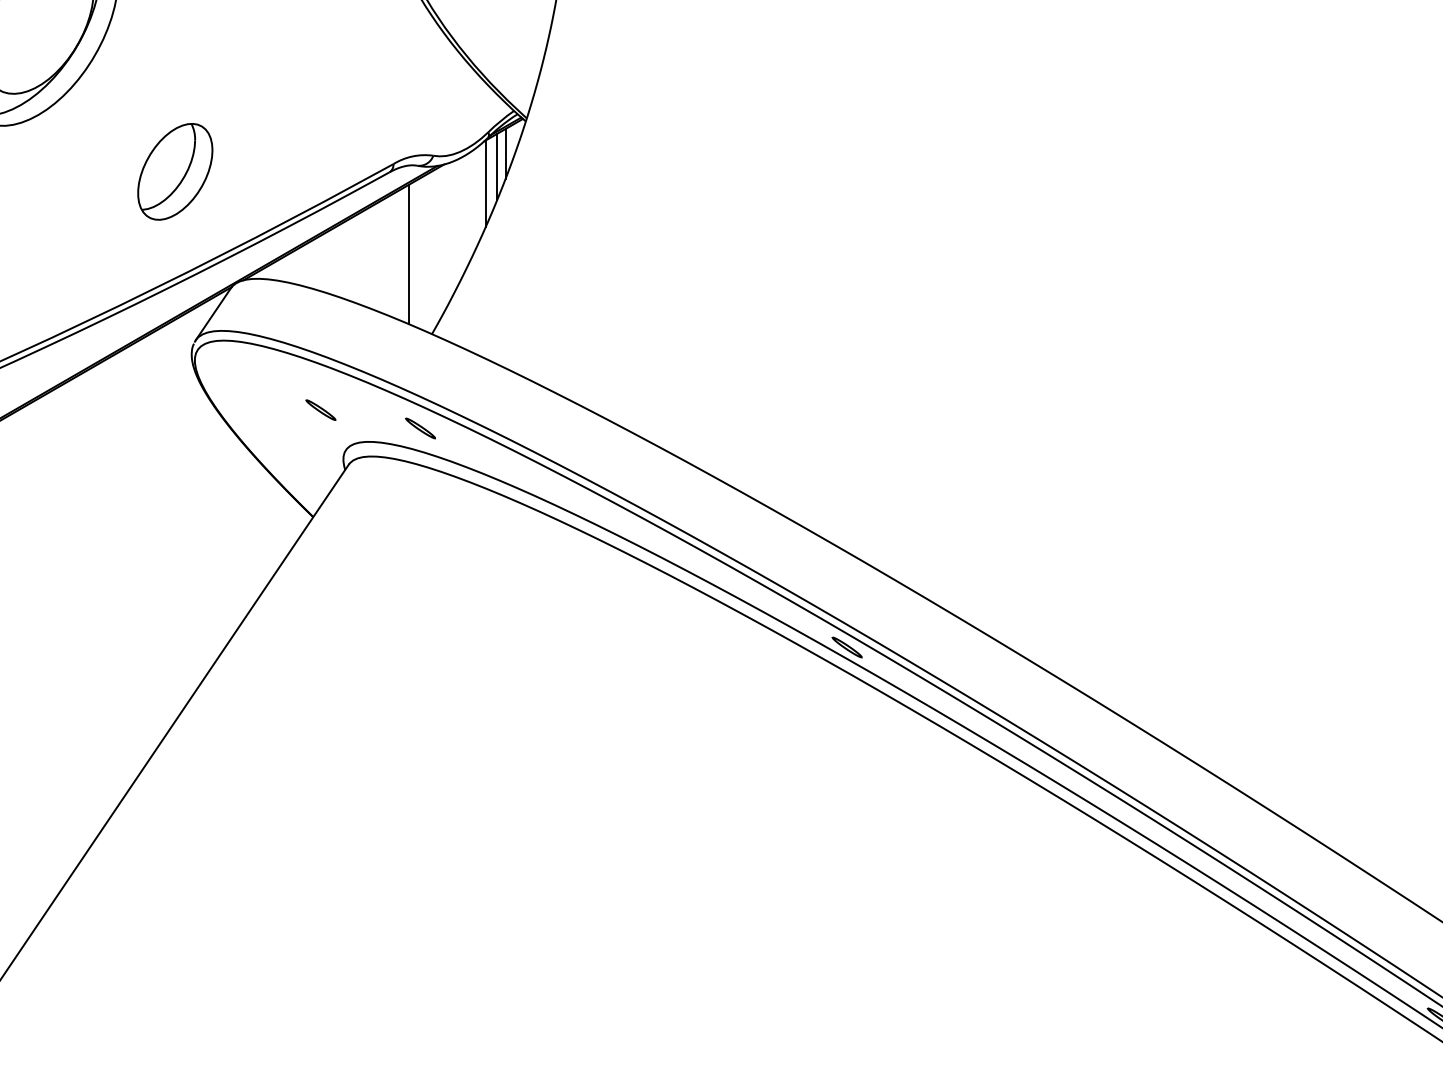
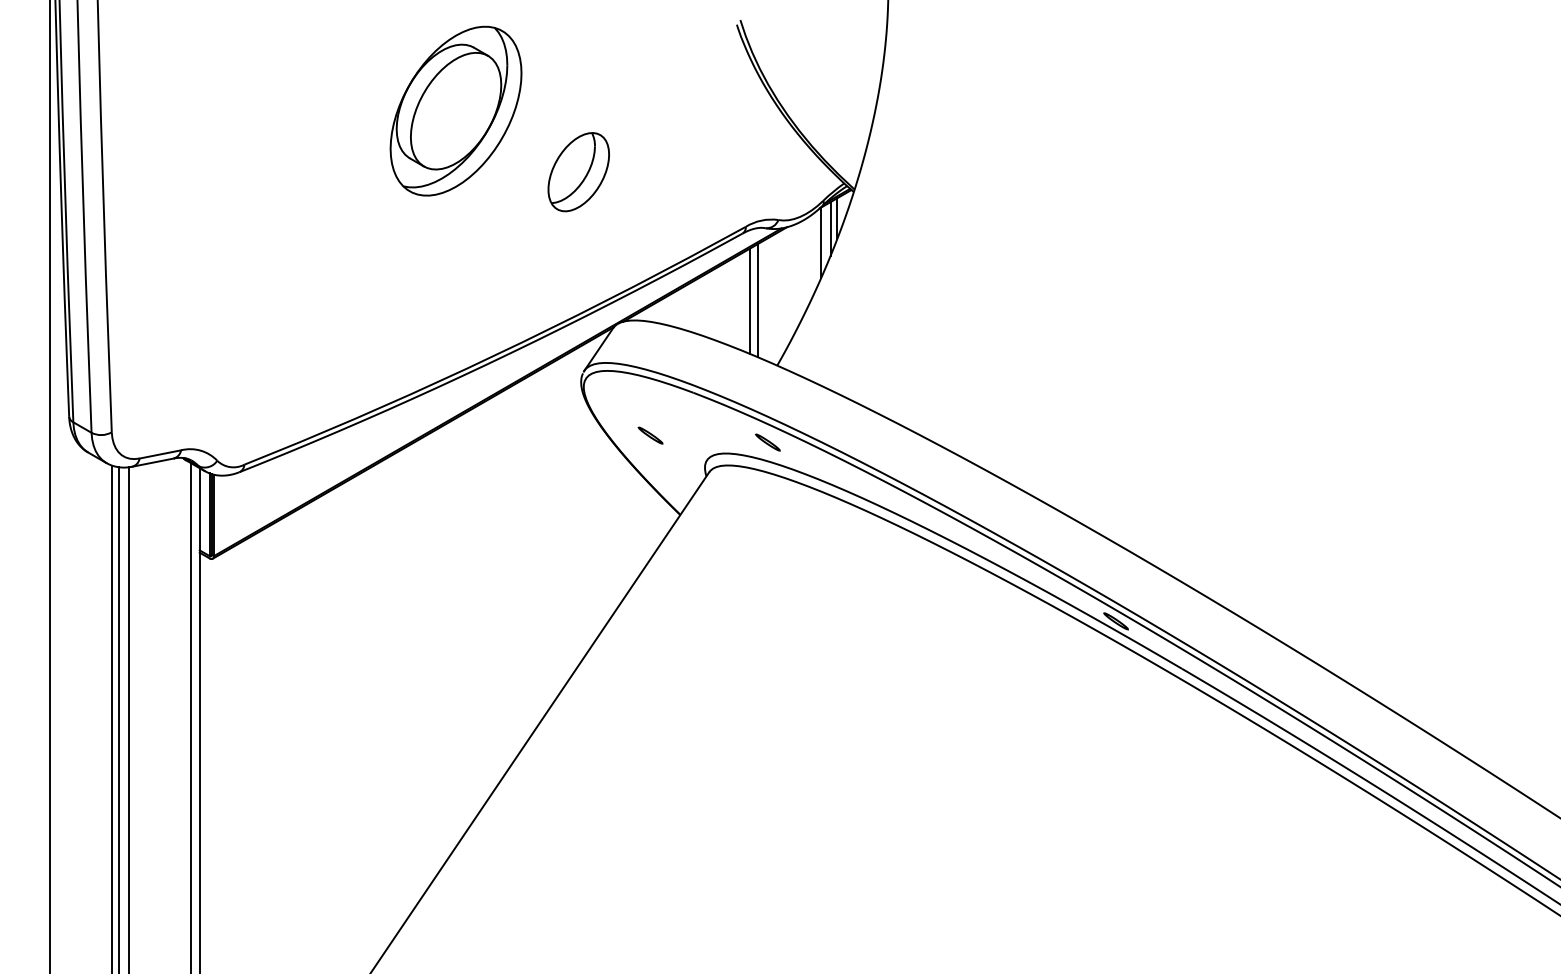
part: (174, 172) -> (578, 172), moved
line: (399, 254) -> (750, 300), added
part: (320, 409) -> (650, 435), moved

